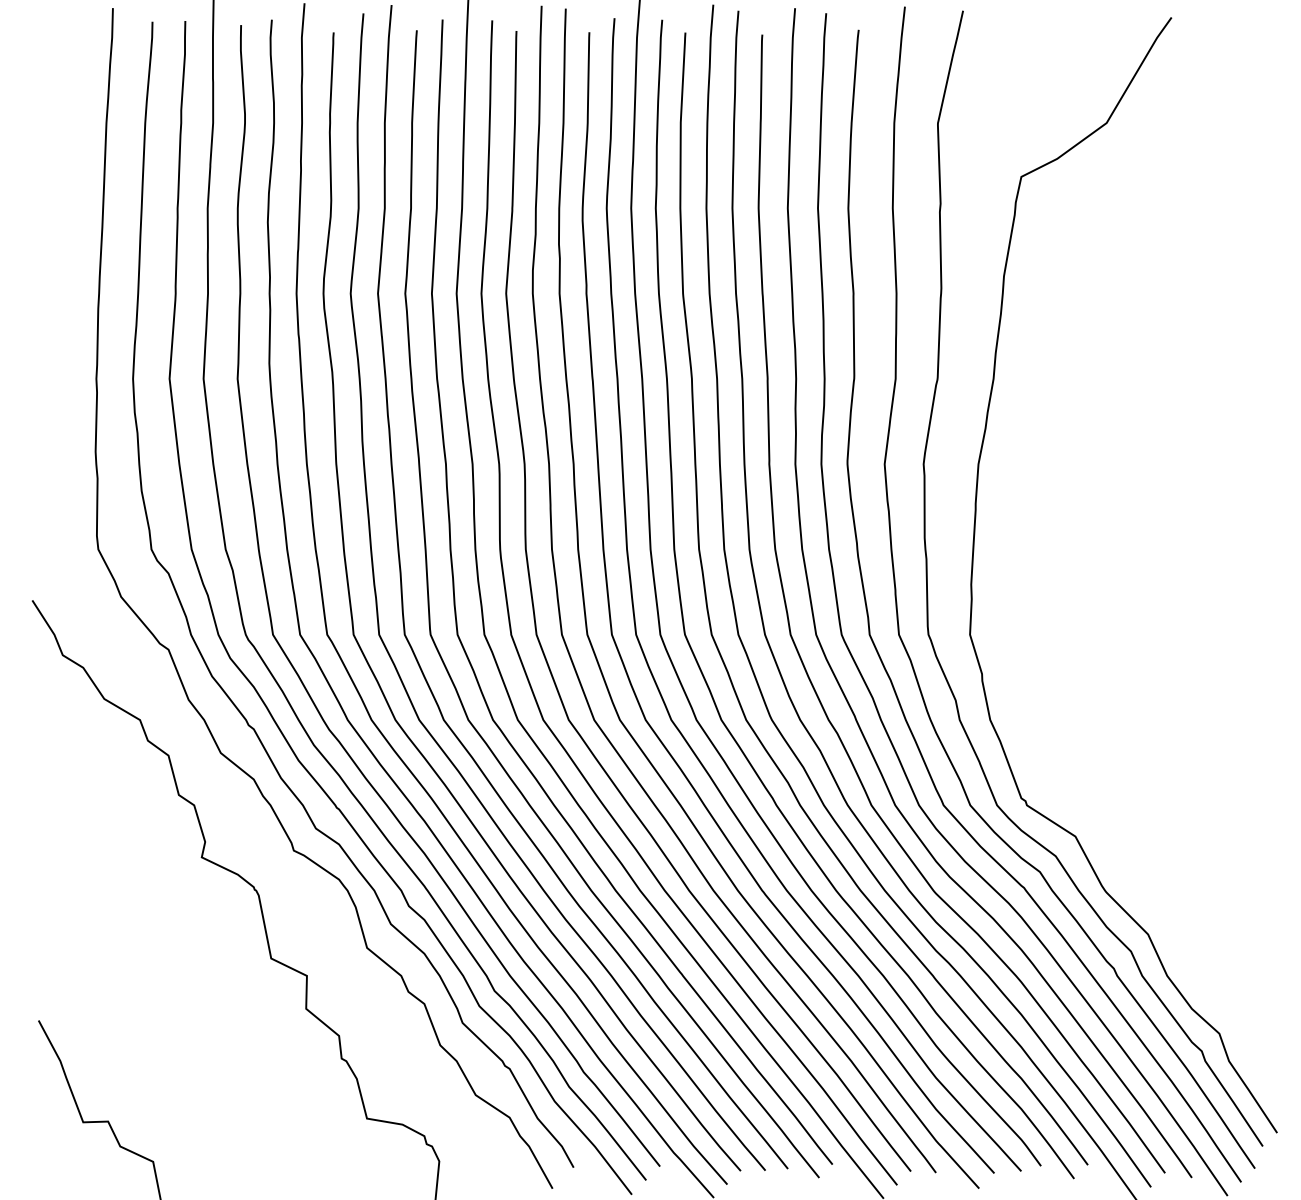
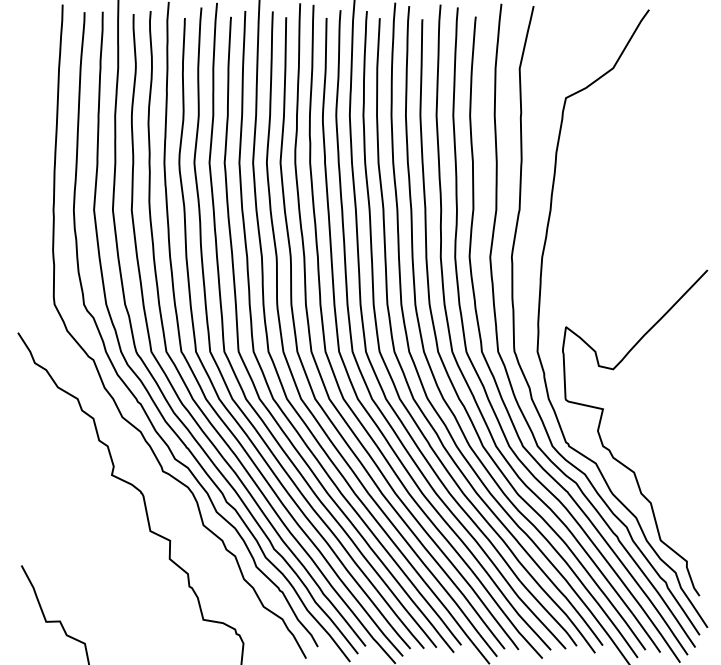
curve: (1101, 812) -> (610, 450), added

